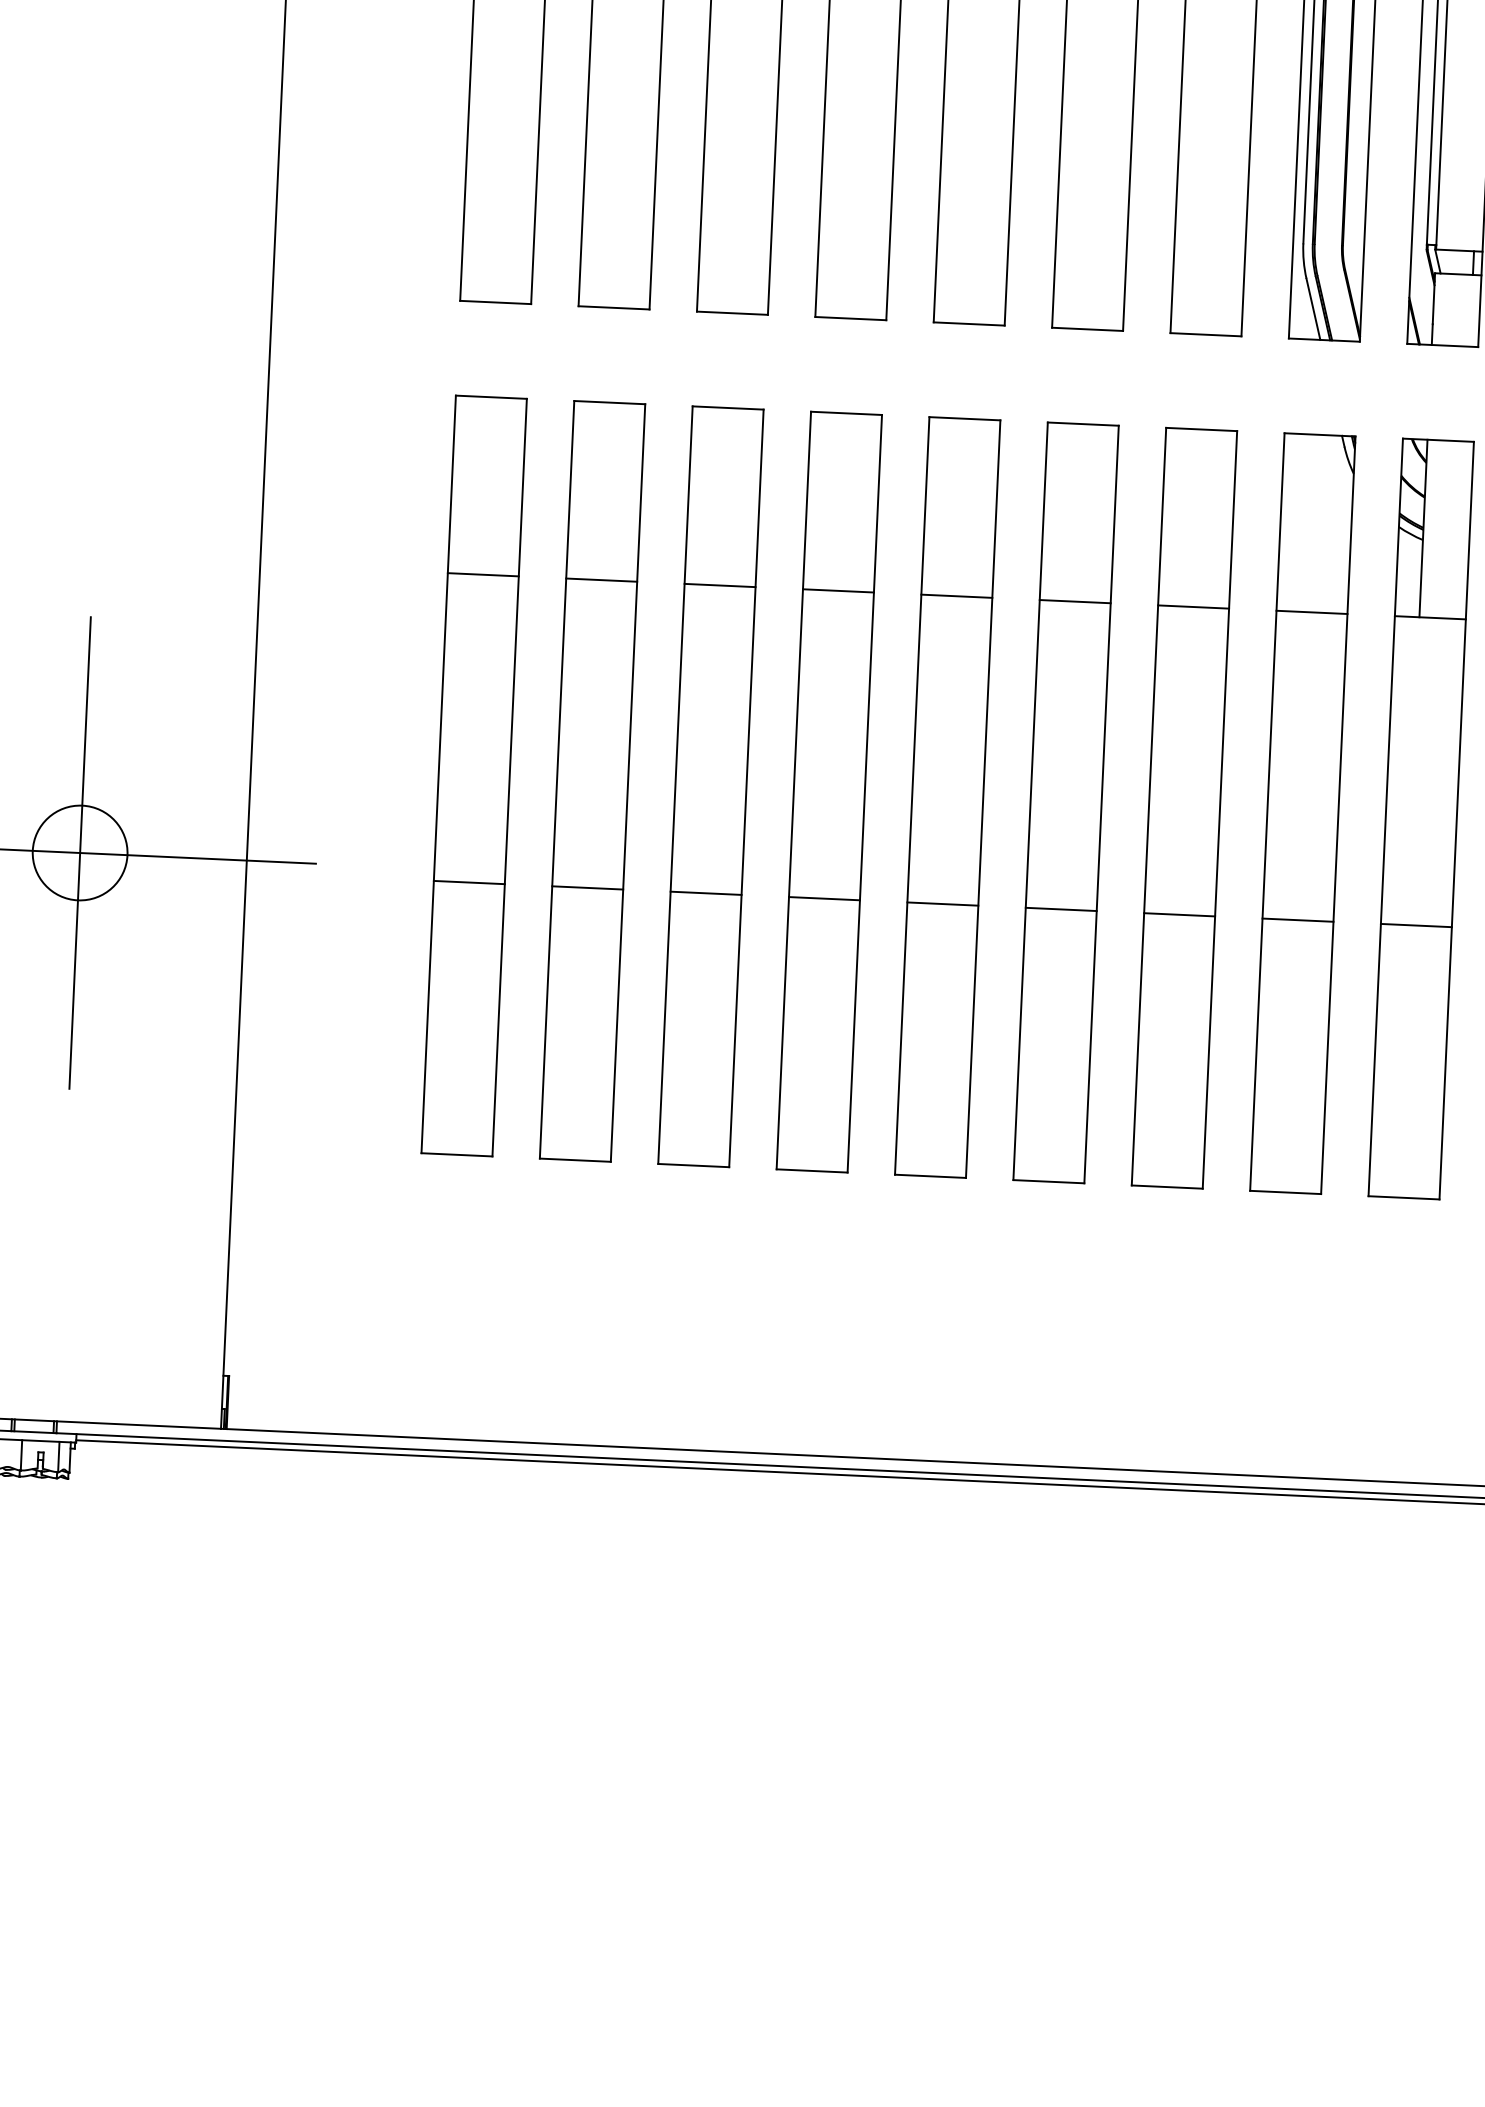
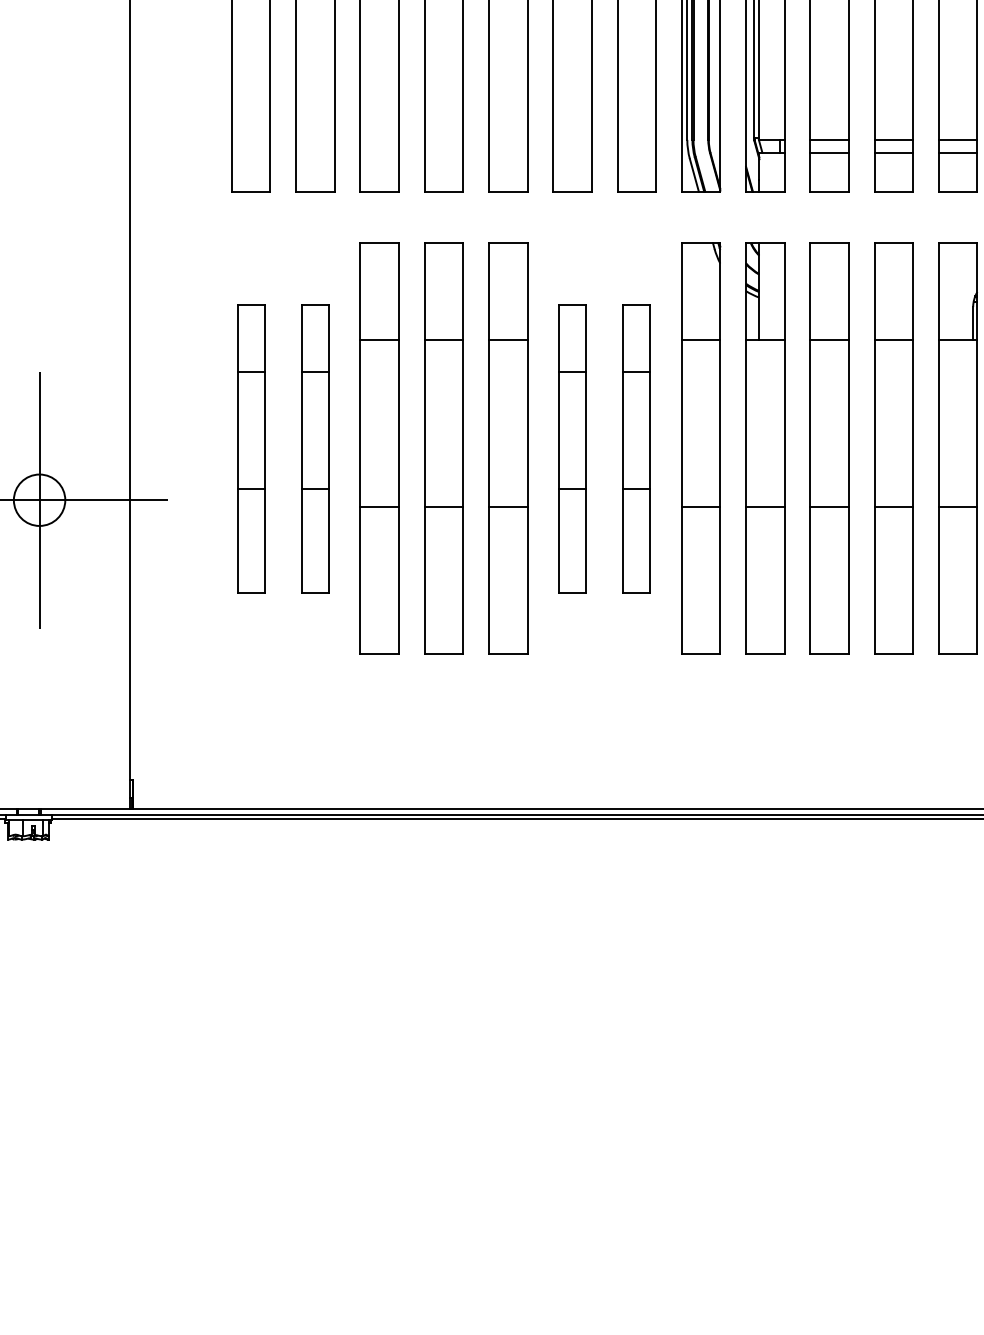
part: (472, 775) -> (250, 448), size x0.7
part: (592, 780) -> (315, 448), size x0.7
part: (1066, 802) -> (572, 448), size x0.7
part: (1183, 807) -> (636, 448), size x0.7

